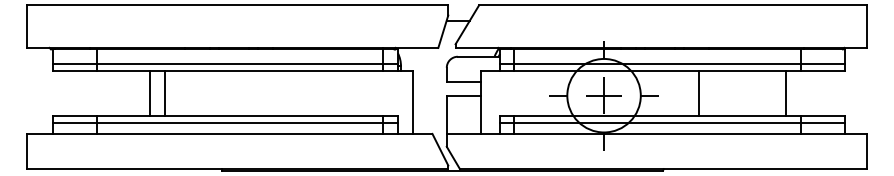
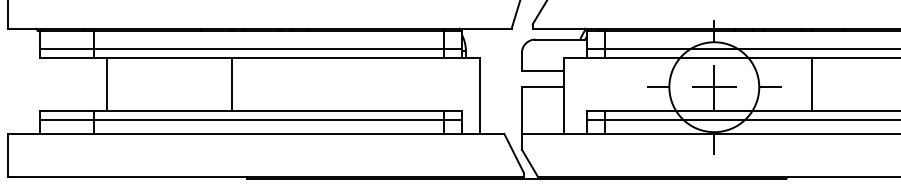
line: (149, 93) -> (106, 84), moved
line: (164, 93) -> (231, 84), moved
line: (699, 93) -> (812, 84), moved

